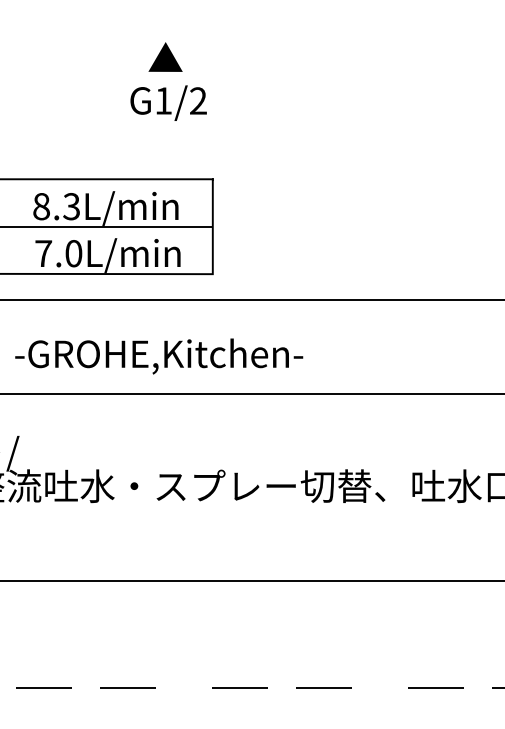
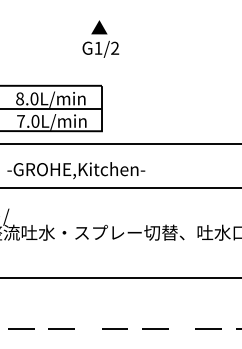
text: (167, 80) -> (100, 38), moved
text: (71, 205) -> (34, 98), 8.3L/min -> 8.0L/min

